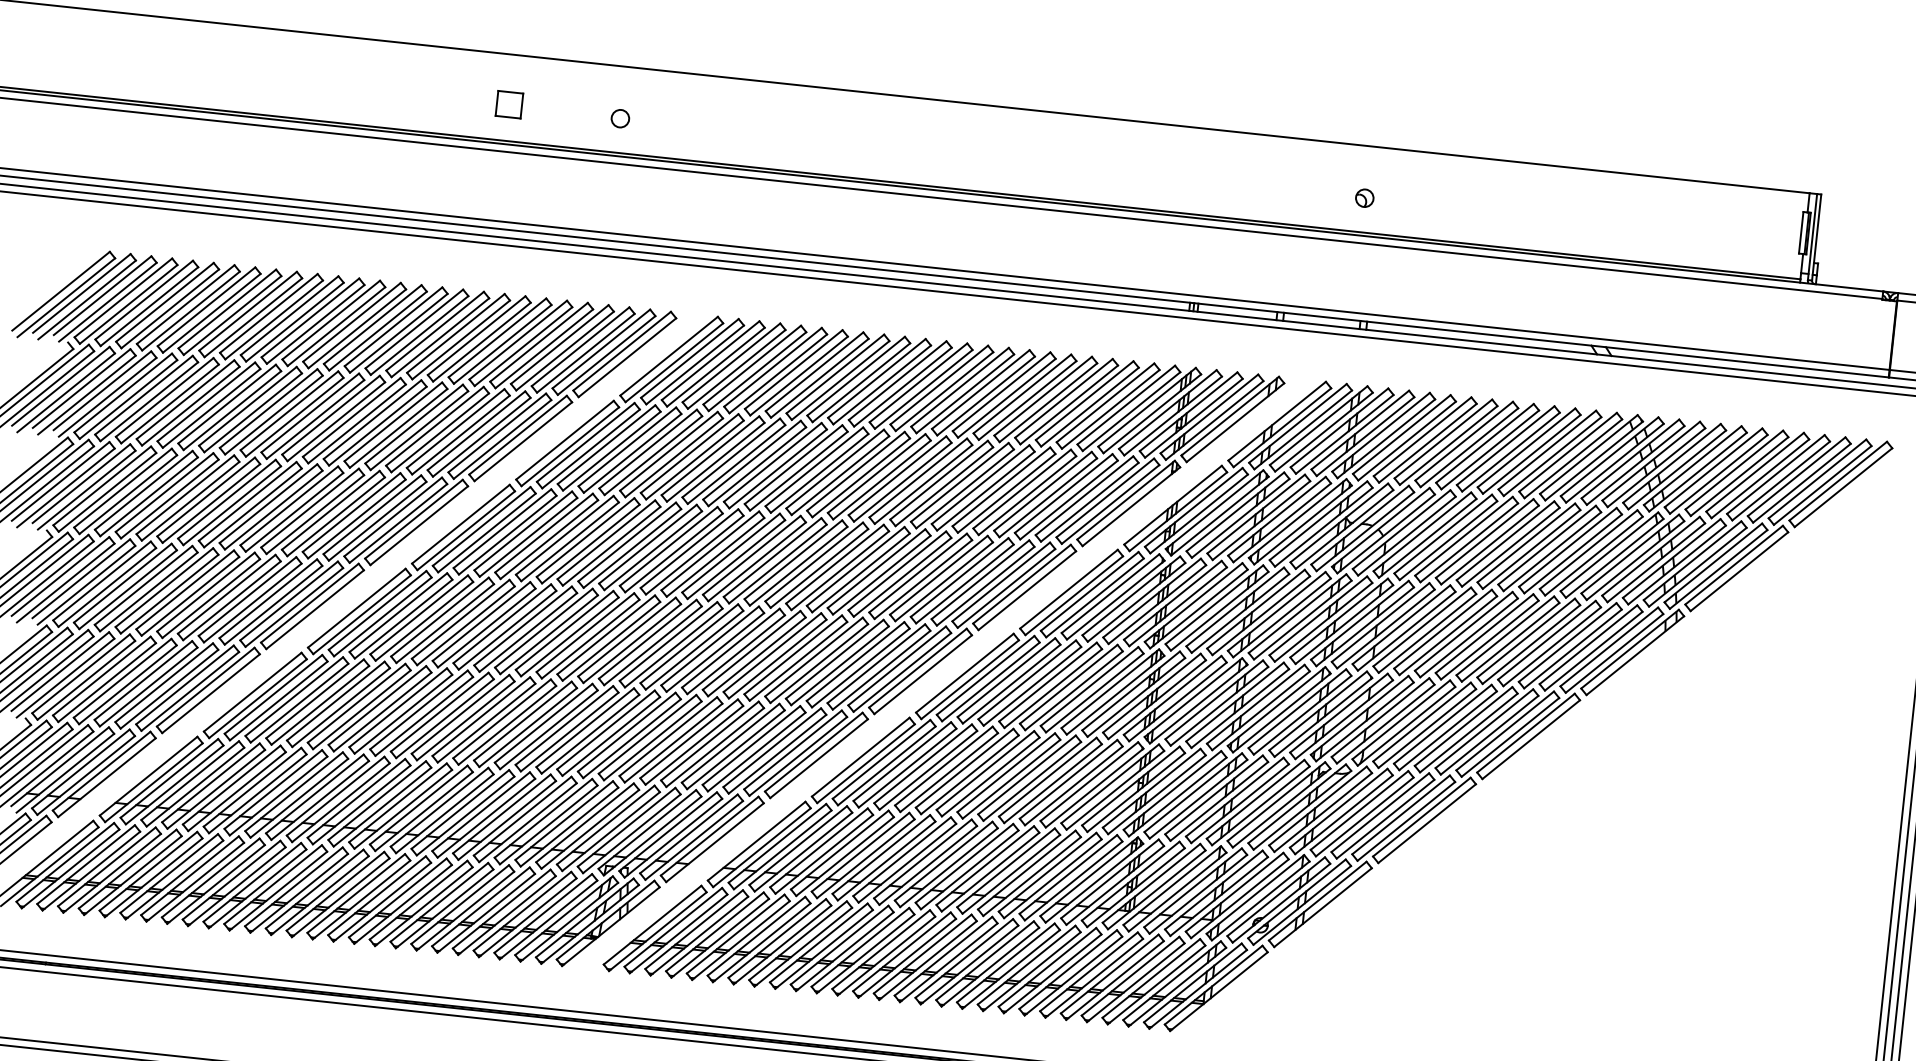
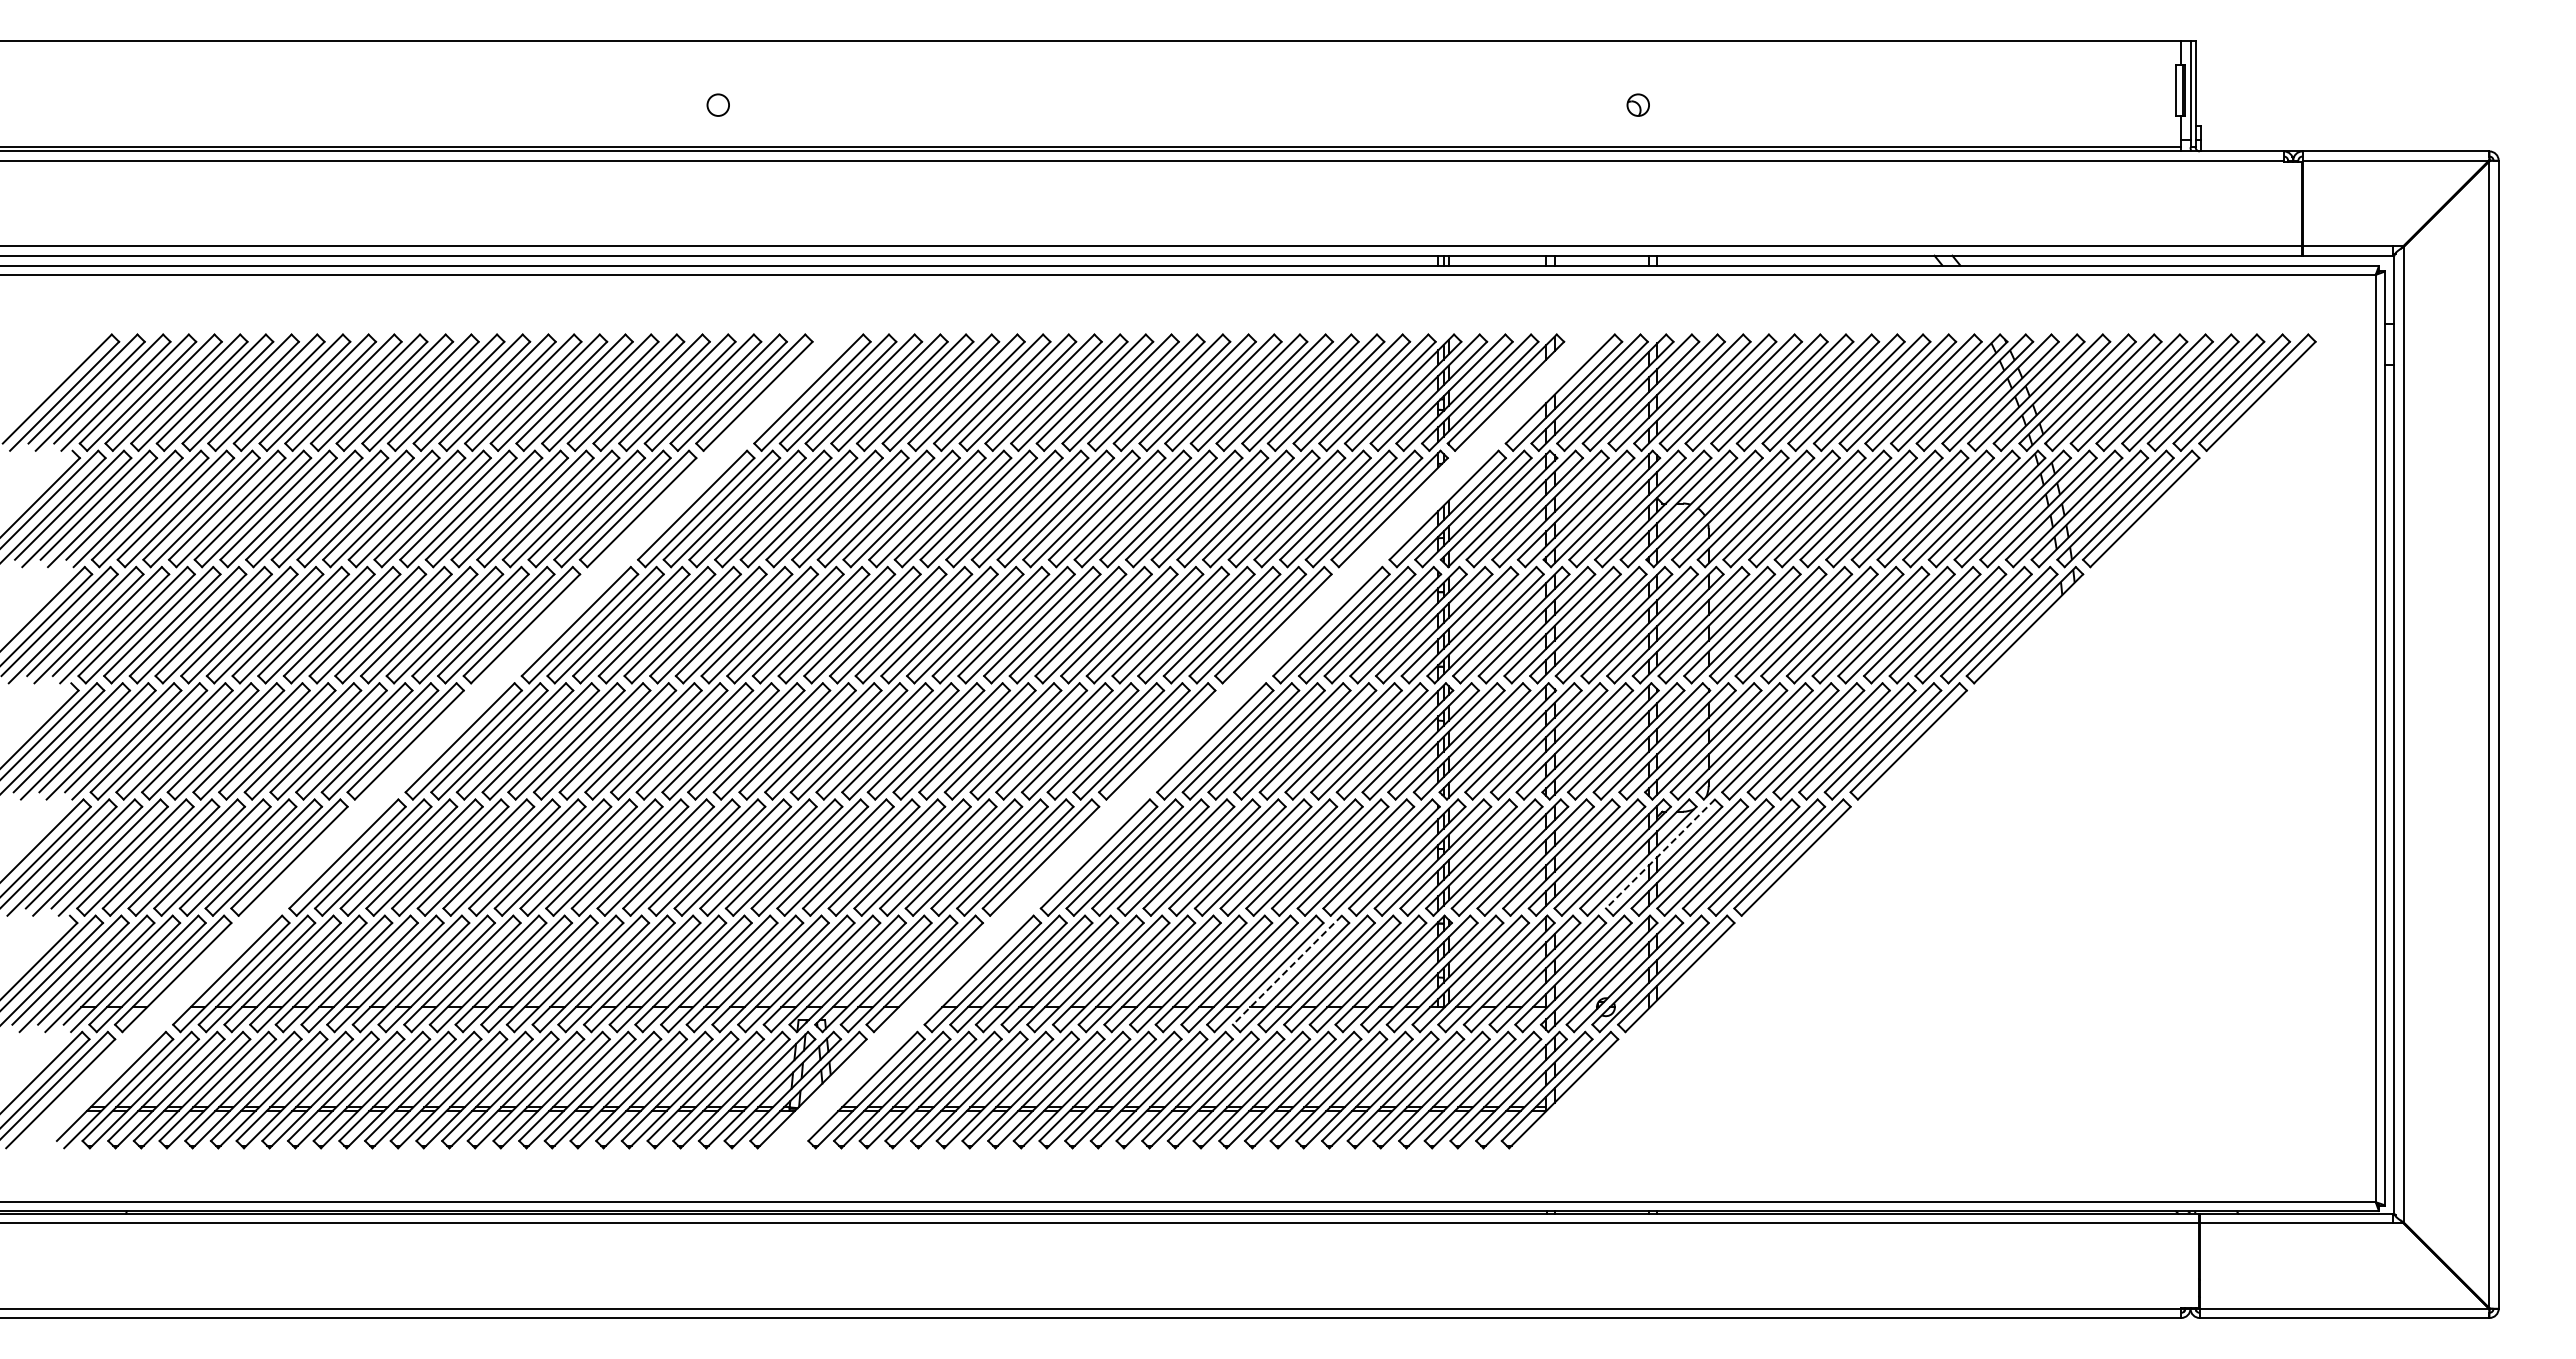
part: (509, 104) -> (580, 102), removed
line: (1317, 806) -> (1660, 854), solid -> dashed
line: (1006, 868) -> (1287, 970), solid -> dashed

